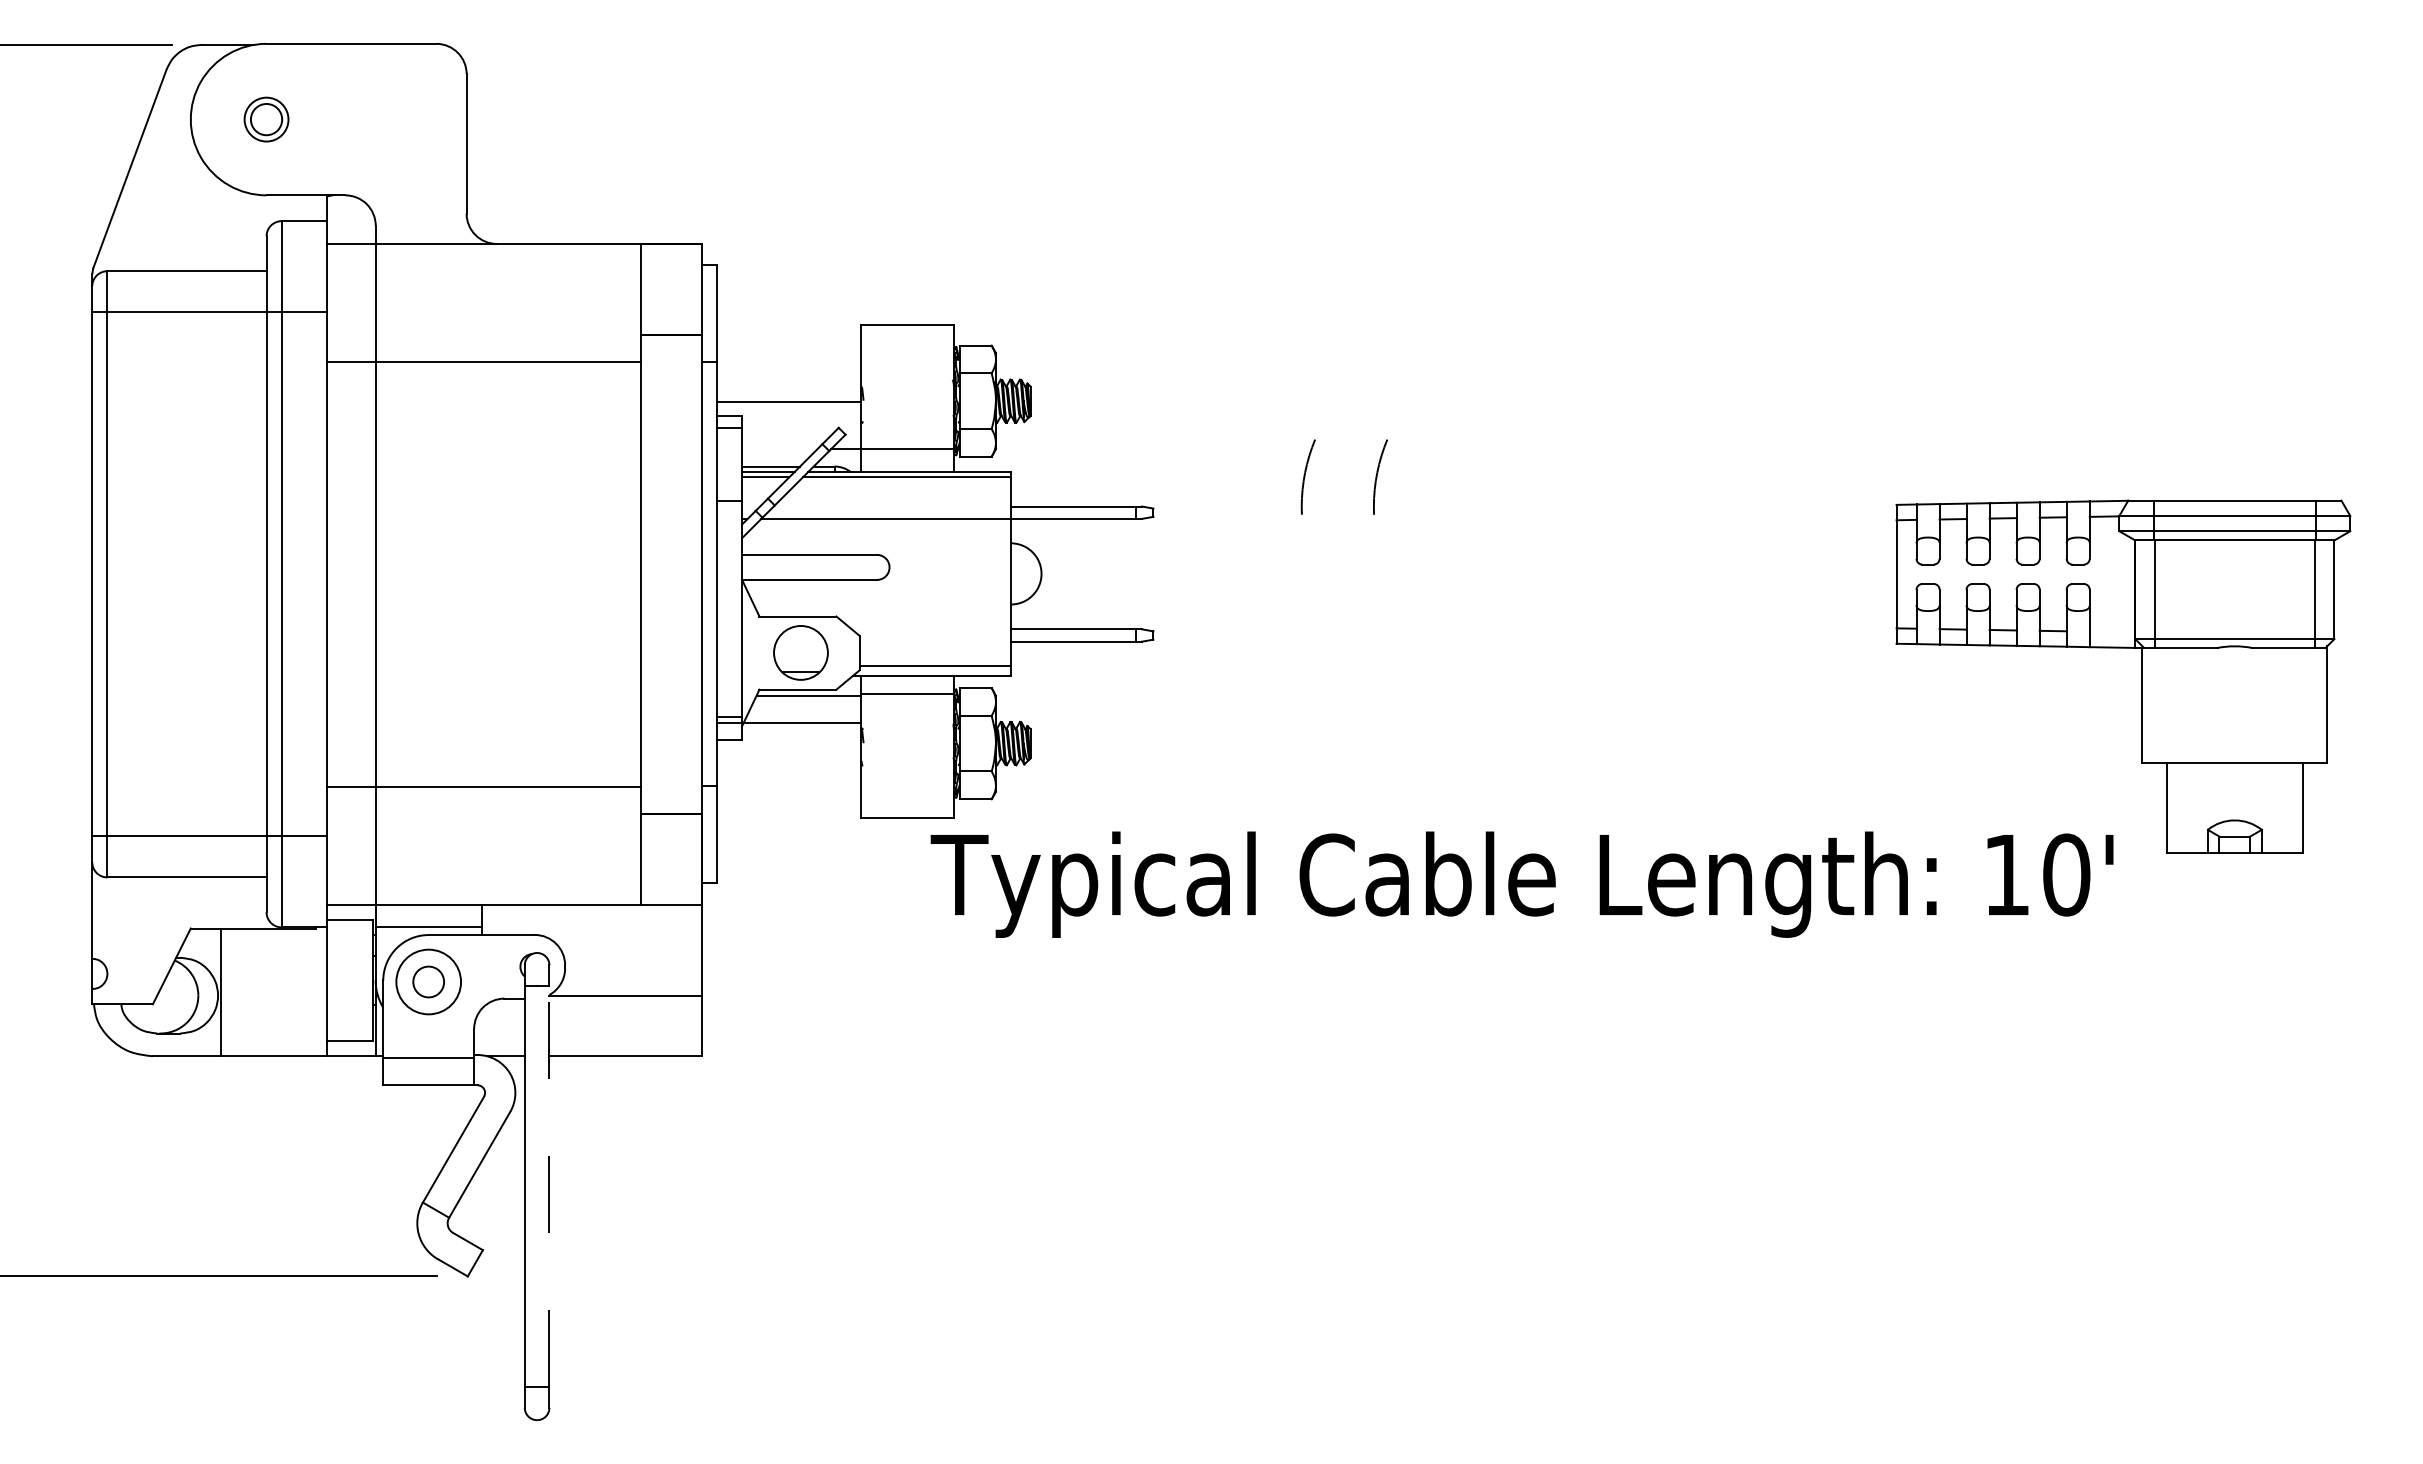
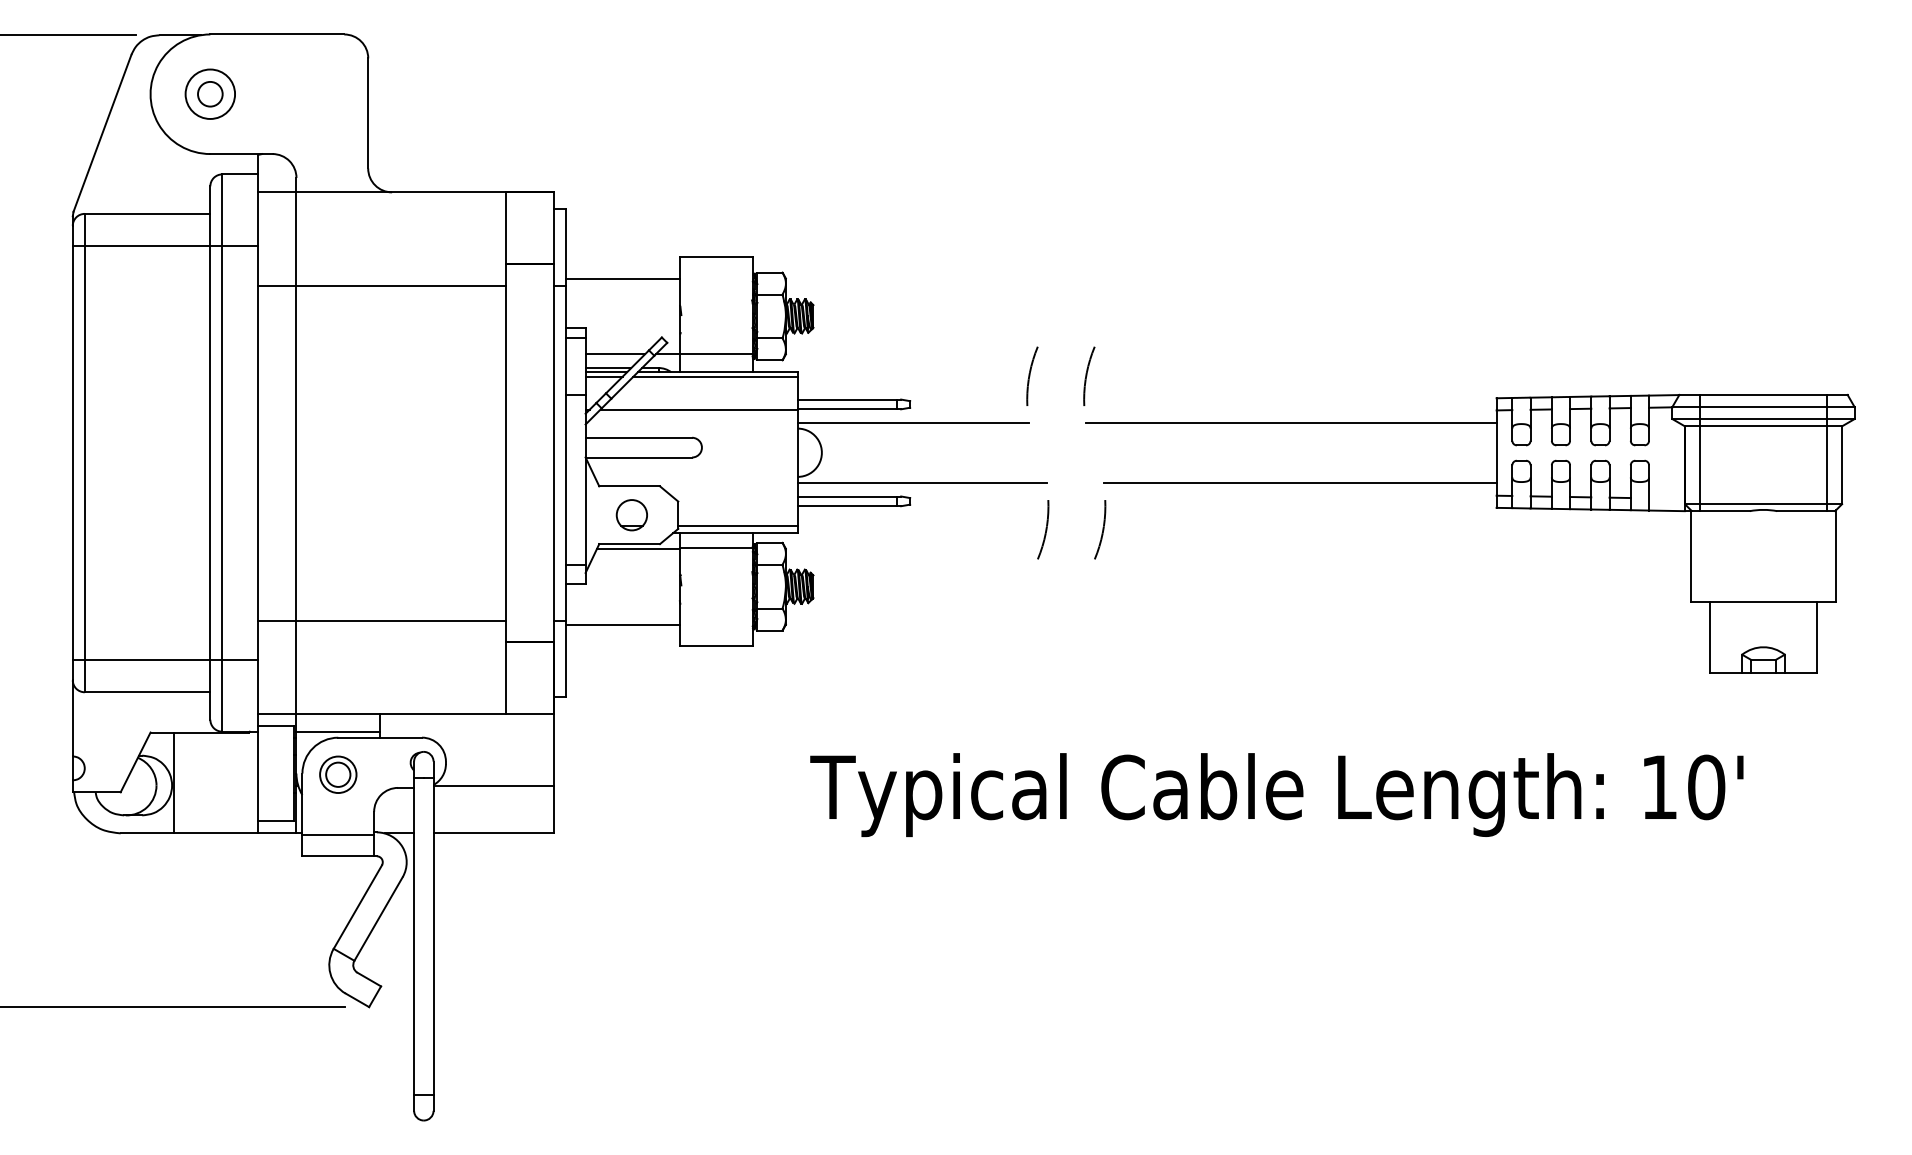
circle: (266, 119) -> (210, 94), size x1.43
line: (788, 402) -> (622, 278), moved
line: (779, 449) -> (615, 354), added
line: (1157, 535) -> (913, 422), added
line: (1636, 535) -> (1291, 422), added
line: (1168, 612) -> (922, 483), added
line: (1647, 612) -> (1300, 483), added
part: (800, 653) -> (631, 515), size x0.71
arc: (1397, 671) -> (1102, 529), added
arc: (1324, 673) -> (1045, 531), added
line: (788, 722) -> (622, 624), moved
text: (1521, 884) -> (1276, 794), moved
circle: (428, 981) -> (338, 774), size x0.71
line: (549, 1186) -> (433, 936), dashed -> solid

